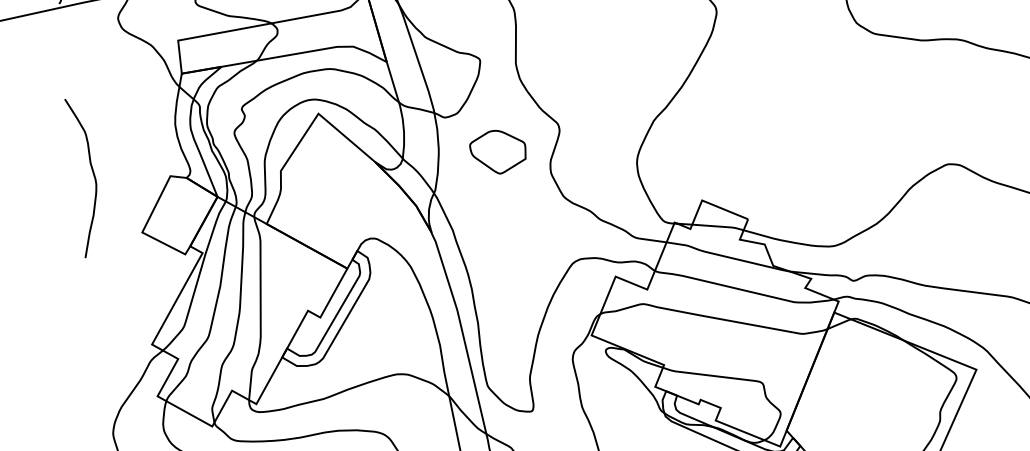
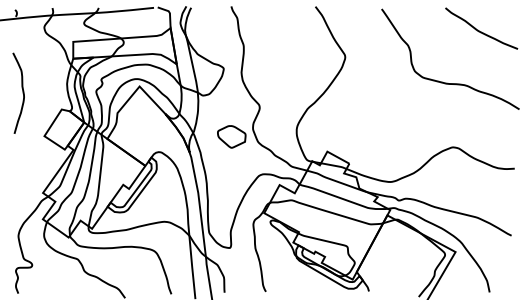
part: (497, 151) -> (231, 136), moved
curve: (92, 174) -> (22, 92), moved

